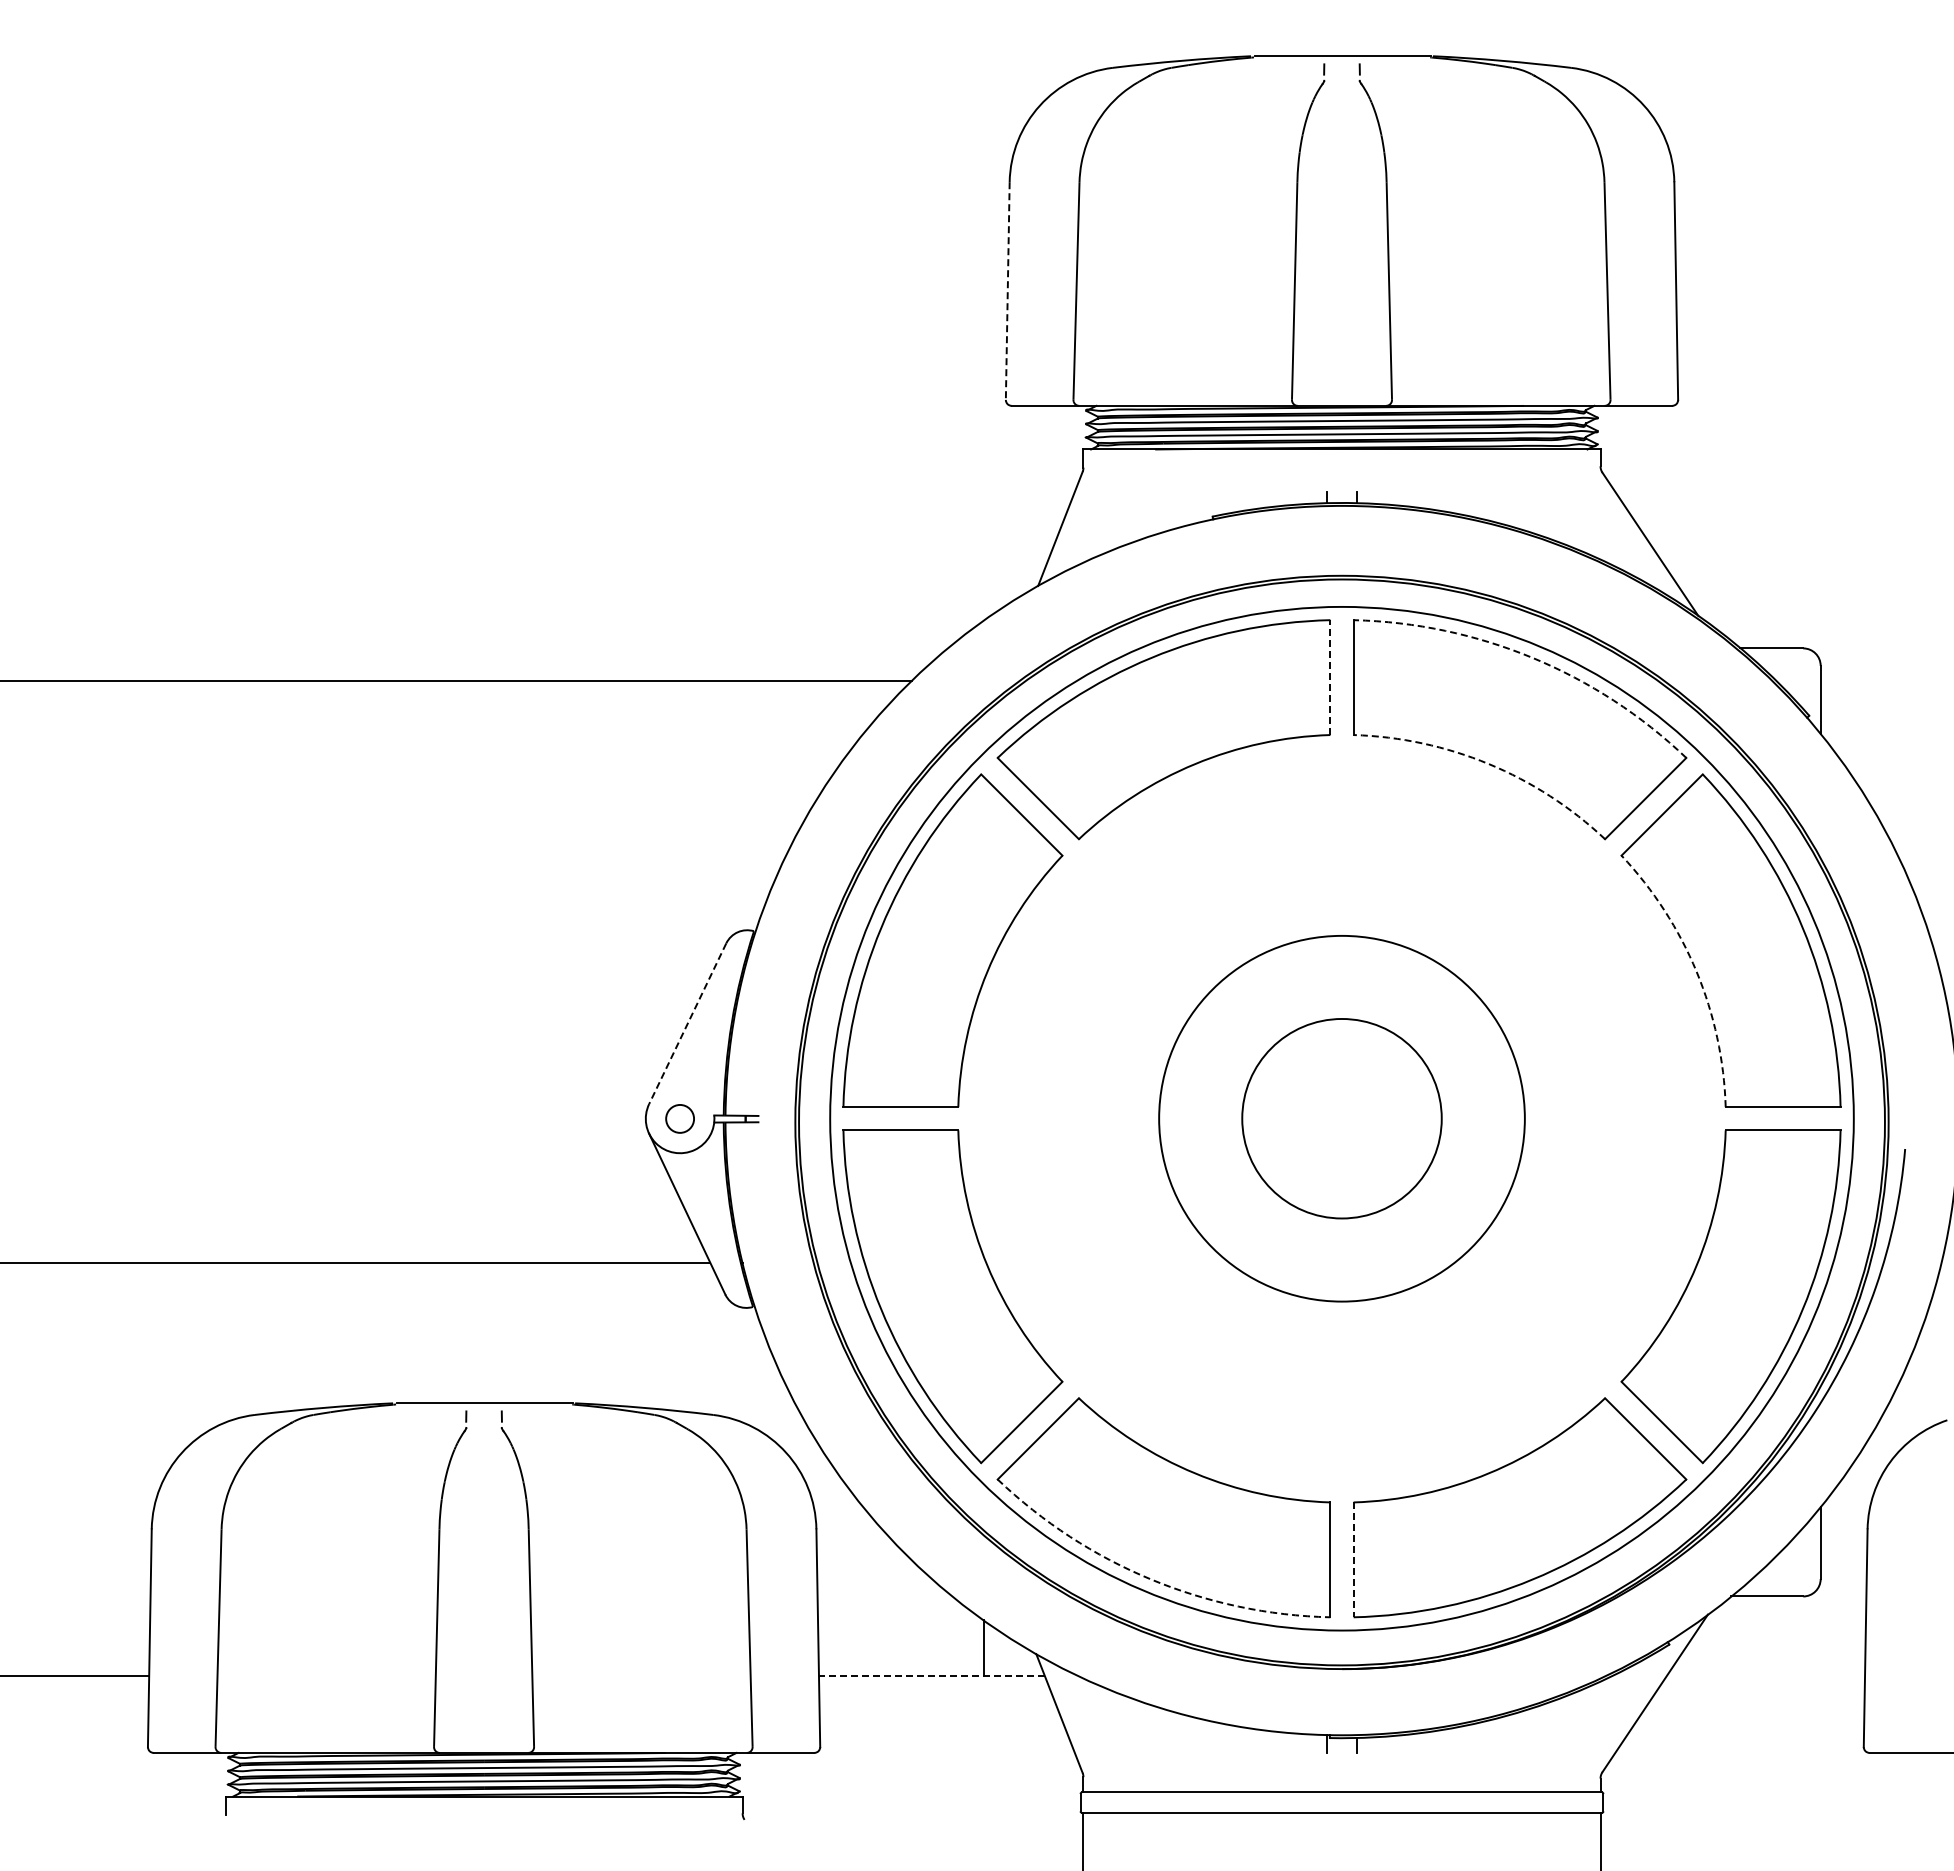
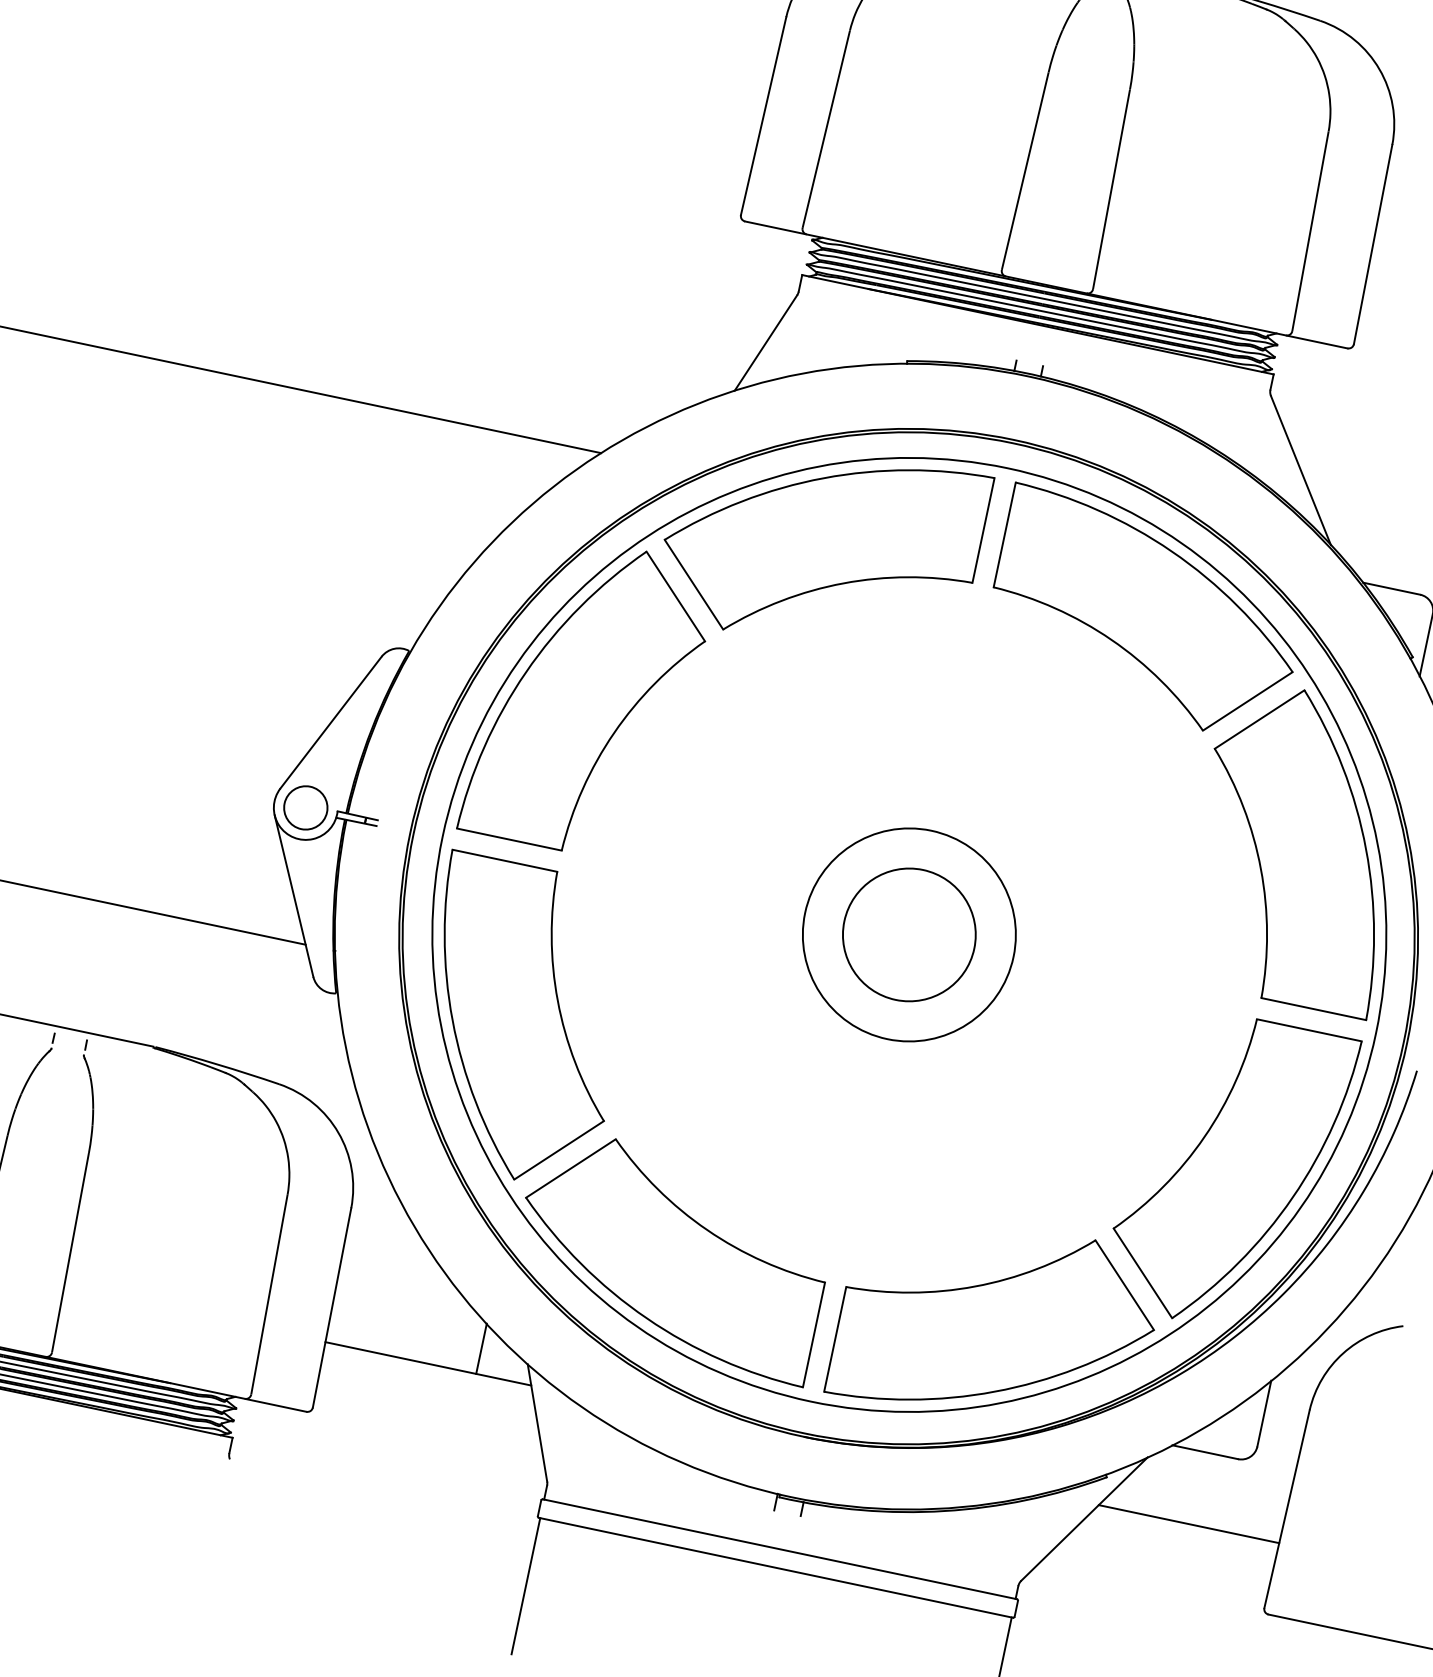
line: (1007, 291) -> (763, 116), dashed -> solid
arc: (1532, 658) -> (1171, 551), dashed -> solid
line: (1330, 677) -> (983, 530), dashed -> solid
arc: (1488, 764) -> (1110, 640), dashed -> solid
arc: (1696, 971) -> (1260, 868), dashed -> solid
line: (687, 1024) -> (330, 723), dashed -> solid
circle: (679, 1118) -> (305, 807), size x1.67
circle: (1341, 1118) -> (908, 934), size x0.62
circle: (1341, 1118) -> (908, 934), size x0.71
line: (1353, 1560) -> (834, 1339), dashed -> solid
arc: (1151, 1579) -> (647, 1318), dashed -> solid
line: (931, 1675) -> (428, 1363), dashed -> solid
line: (1766, 1675) -> (1189, 1524), added

